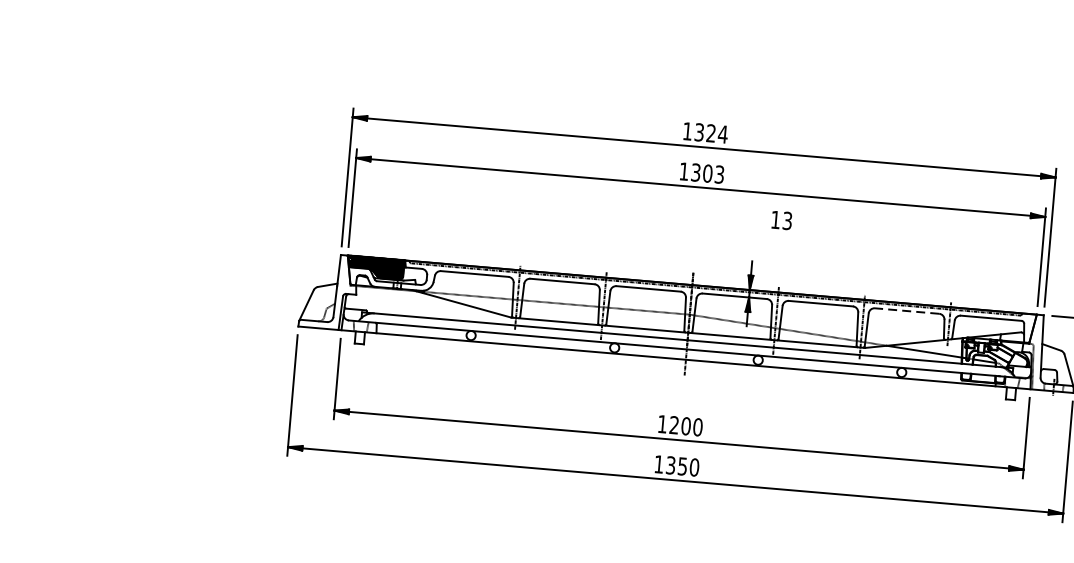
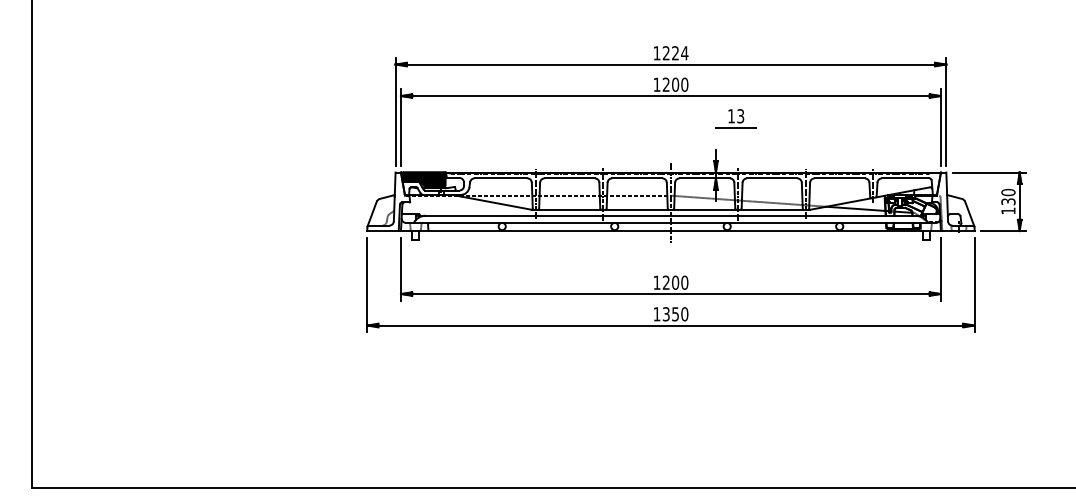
text: (698, 132) -> (665, 53), 1324 -> 1224
text: (707, 173) -> (675, 84), 1303 -> 1200
line: (779, 234) -> (735, 127), added
line: (906, 311) -> (839, 178), dashed -> solid

